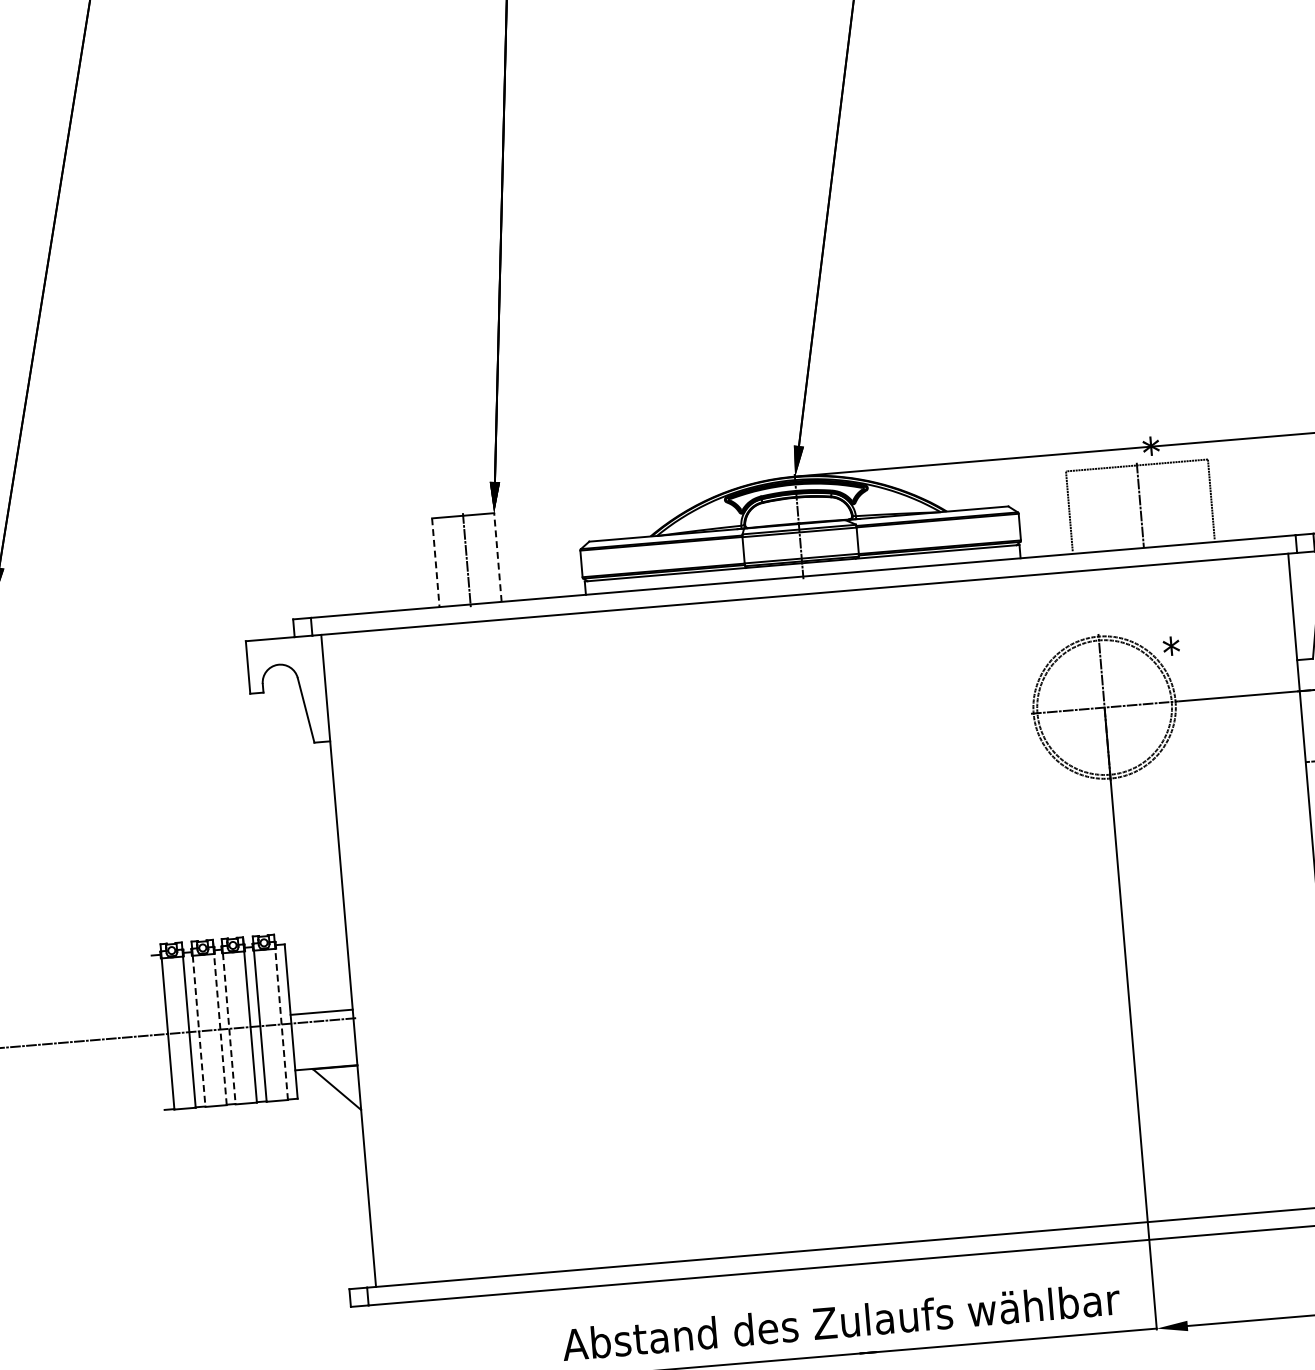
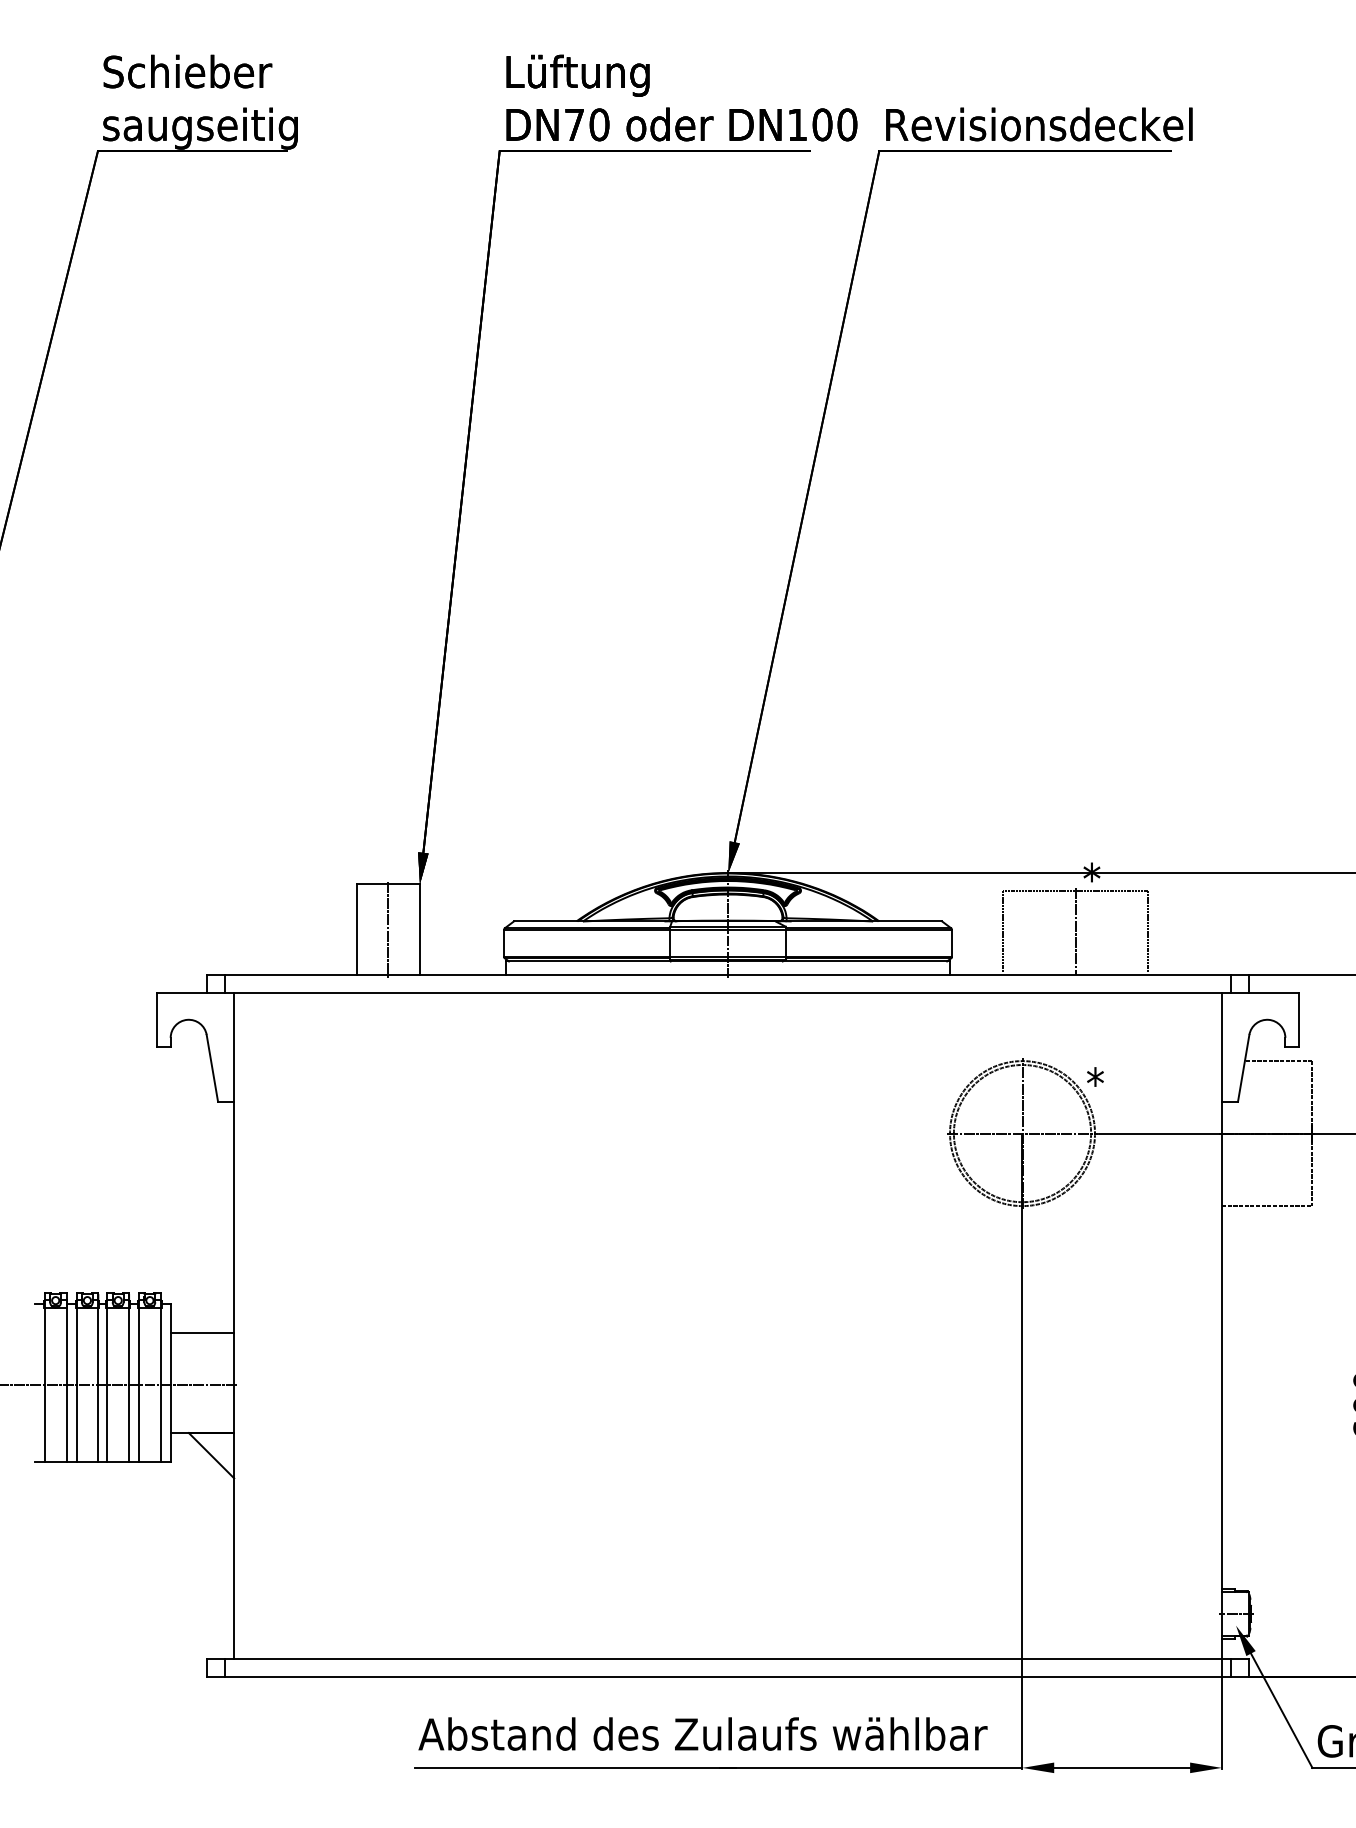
line: (497, 557) -> (419, 929), dashed -> solid
line: (435, 563) -> (356, 930), dashed -> solid
line: (321, 1011) -> (202, 1332), moved
line: (281, 1024) -> (160, 1384), dashed -> solid
line: (220, 1029) -> (98, 1384), dashed -> solid
line: (229, 1029) -> (107, 1385), dashed -> solid
line: (199, 1031) -> (76, 1385), dashed -> solid

